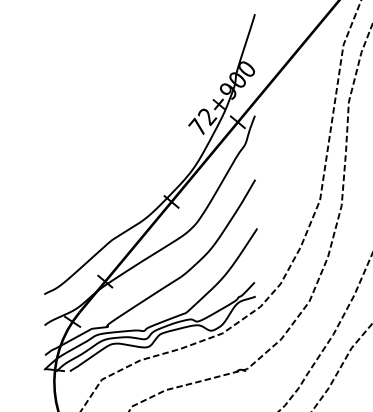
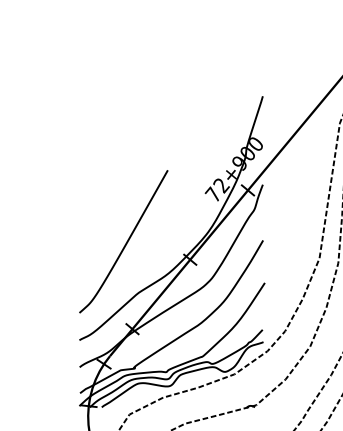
curve: (97, 183) -> (125, 243), added

